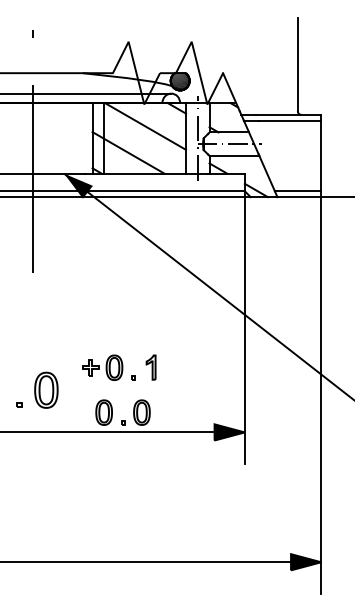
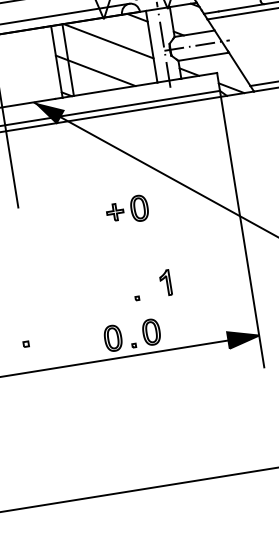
part: (102, 367) -> (127, 210), moved
part: (150, 367) -> (165, 283), moved
part: (46, 389) -> (50, 324), removed

